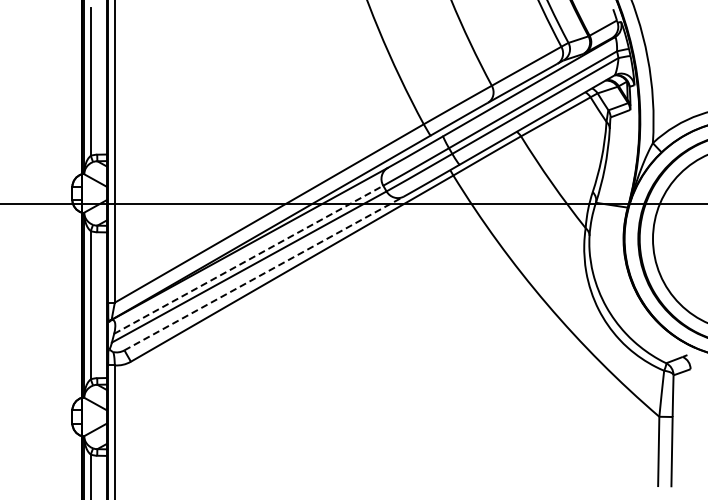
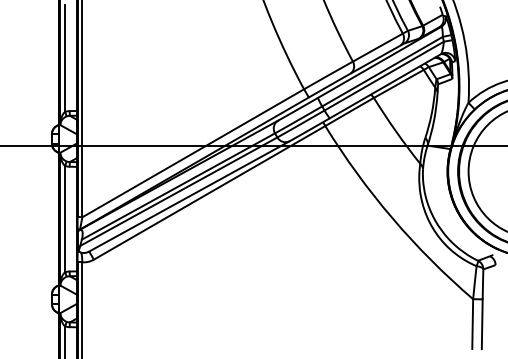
line: (248, 259) -> (178, 186), dashed -> solid
line: (264, 273) -> (189, 196), dashed -> solid

